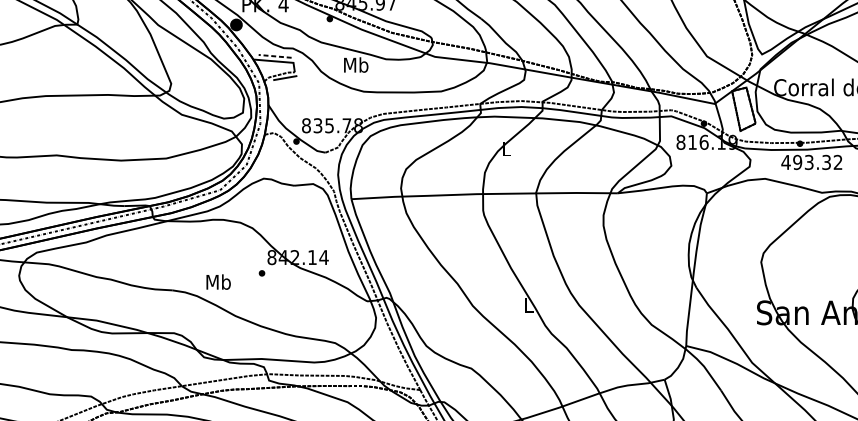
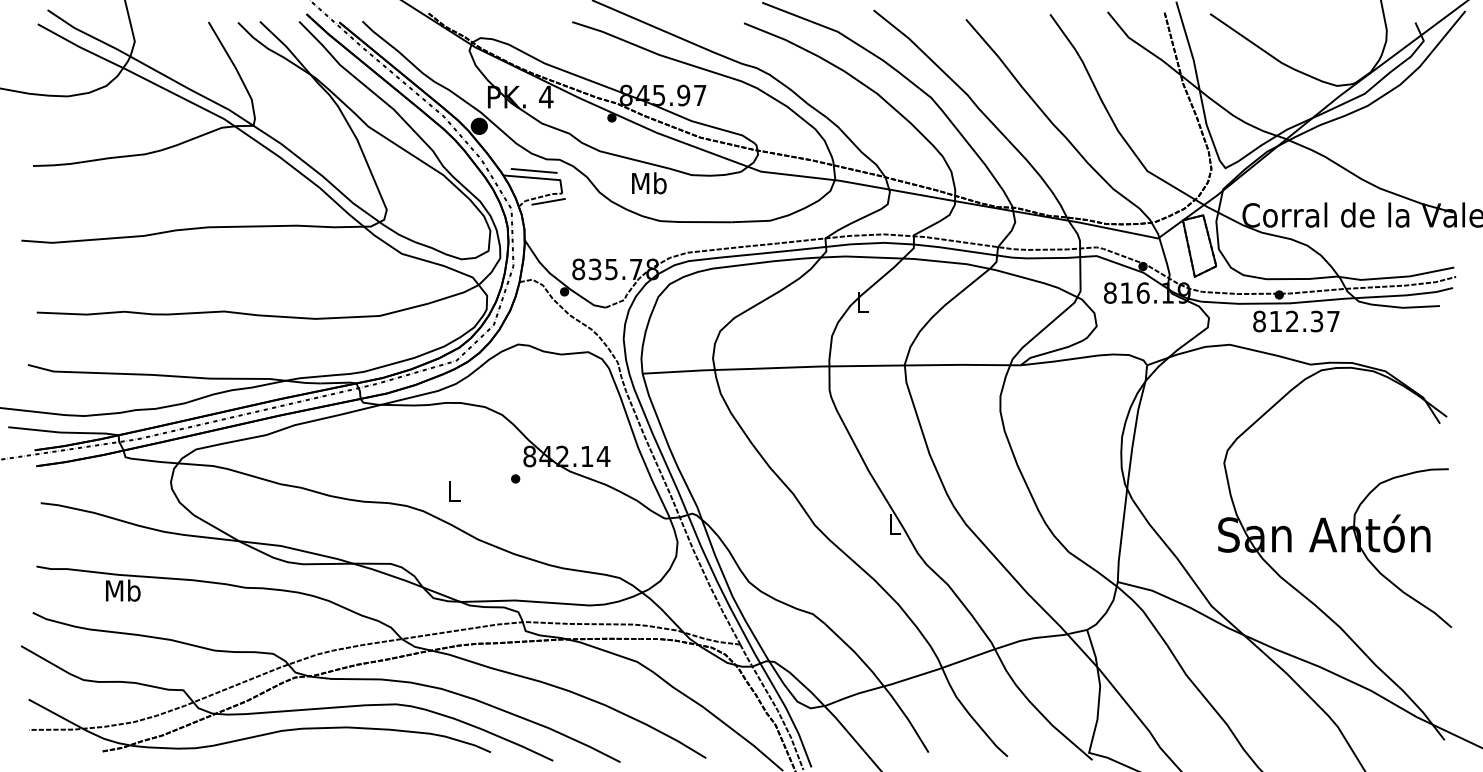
line: (274, 56) -> (533, 170), dashed -> solid
text: (811, 162) -> (1295, 321), 493.32 -> 812.37
text: (218, 282) -> (453, 491), Mb -> L

